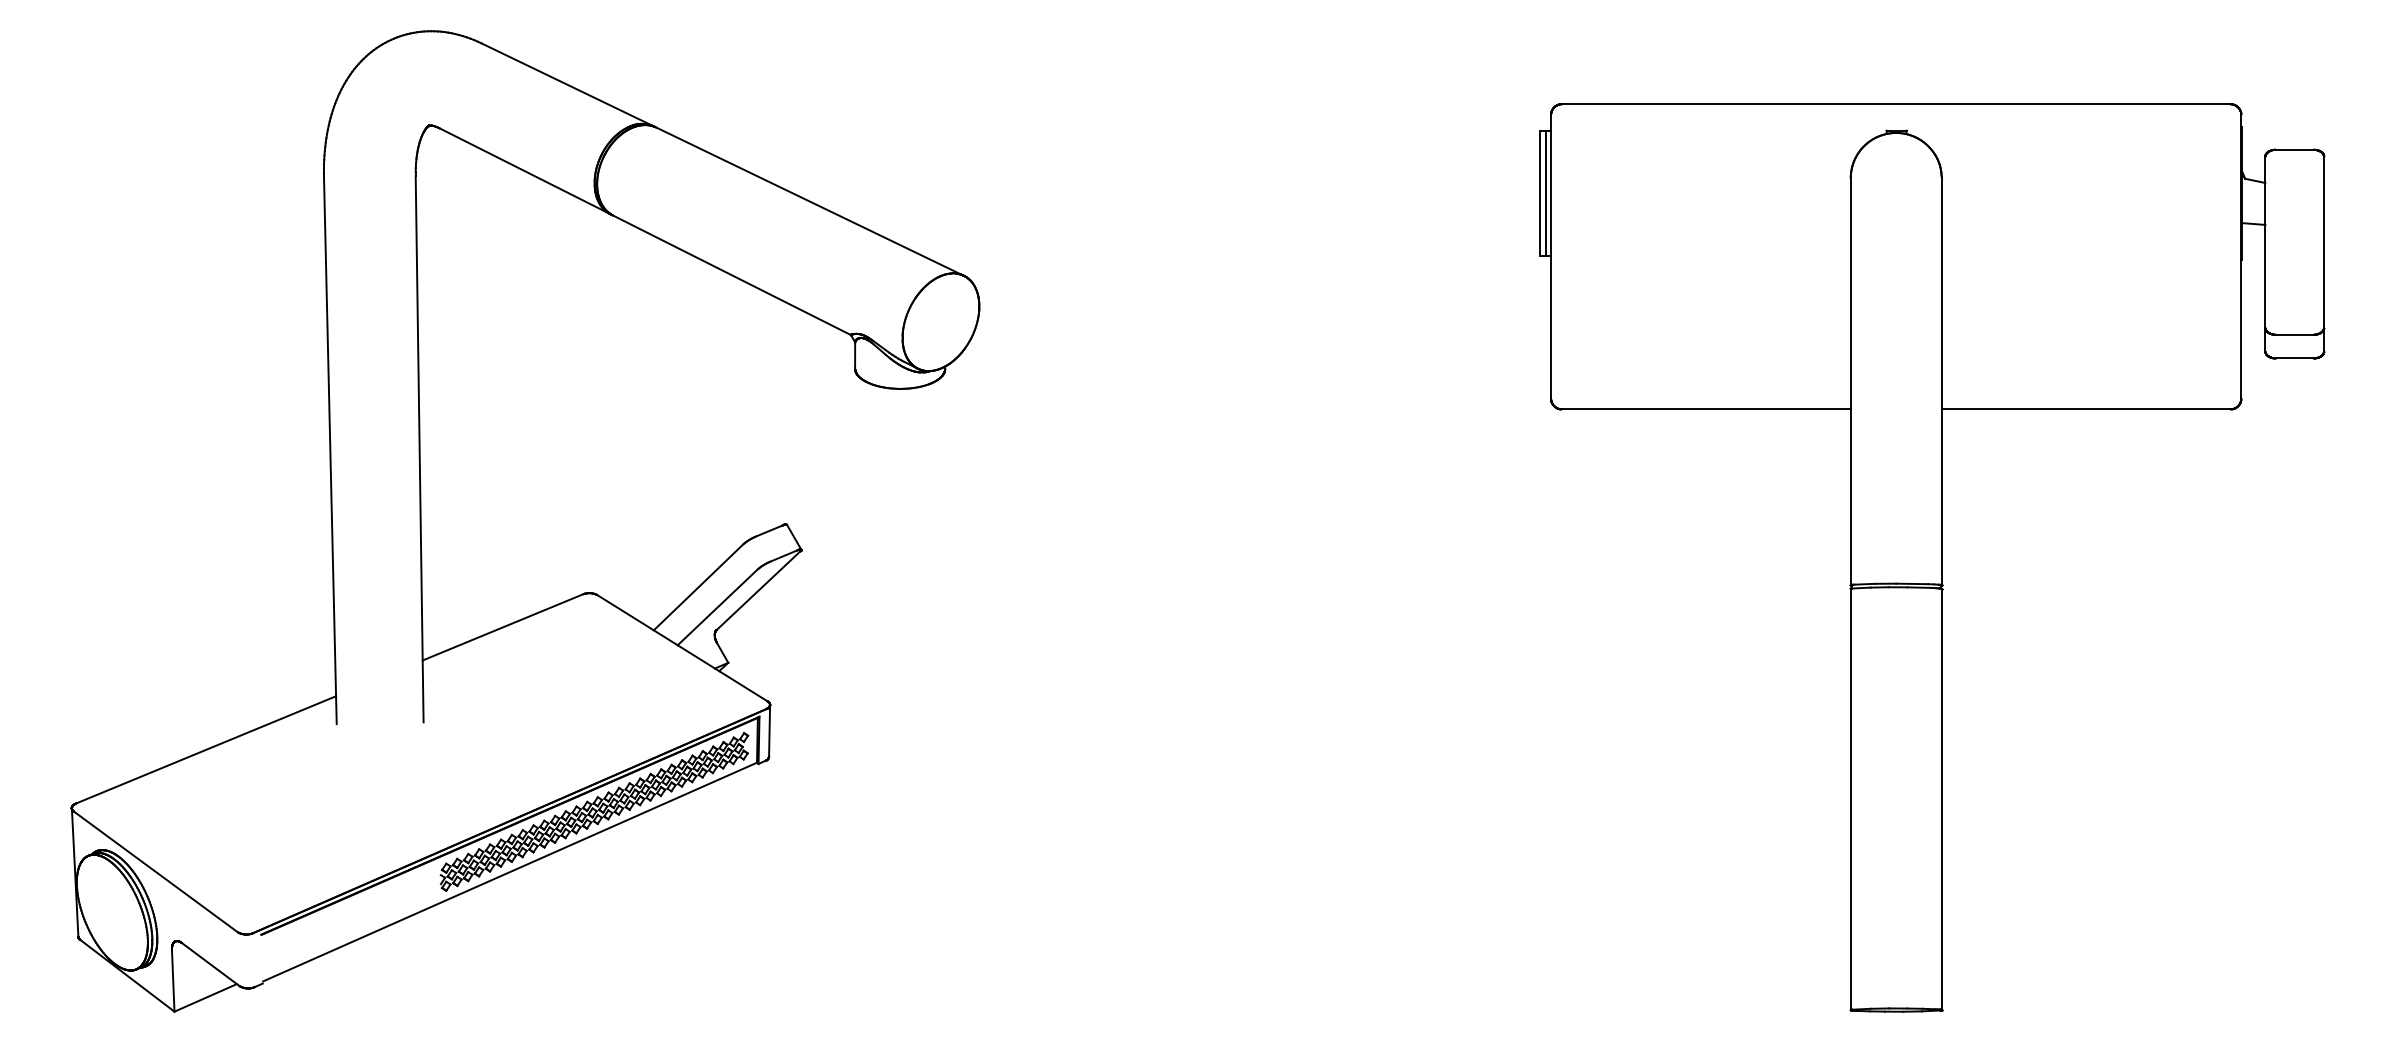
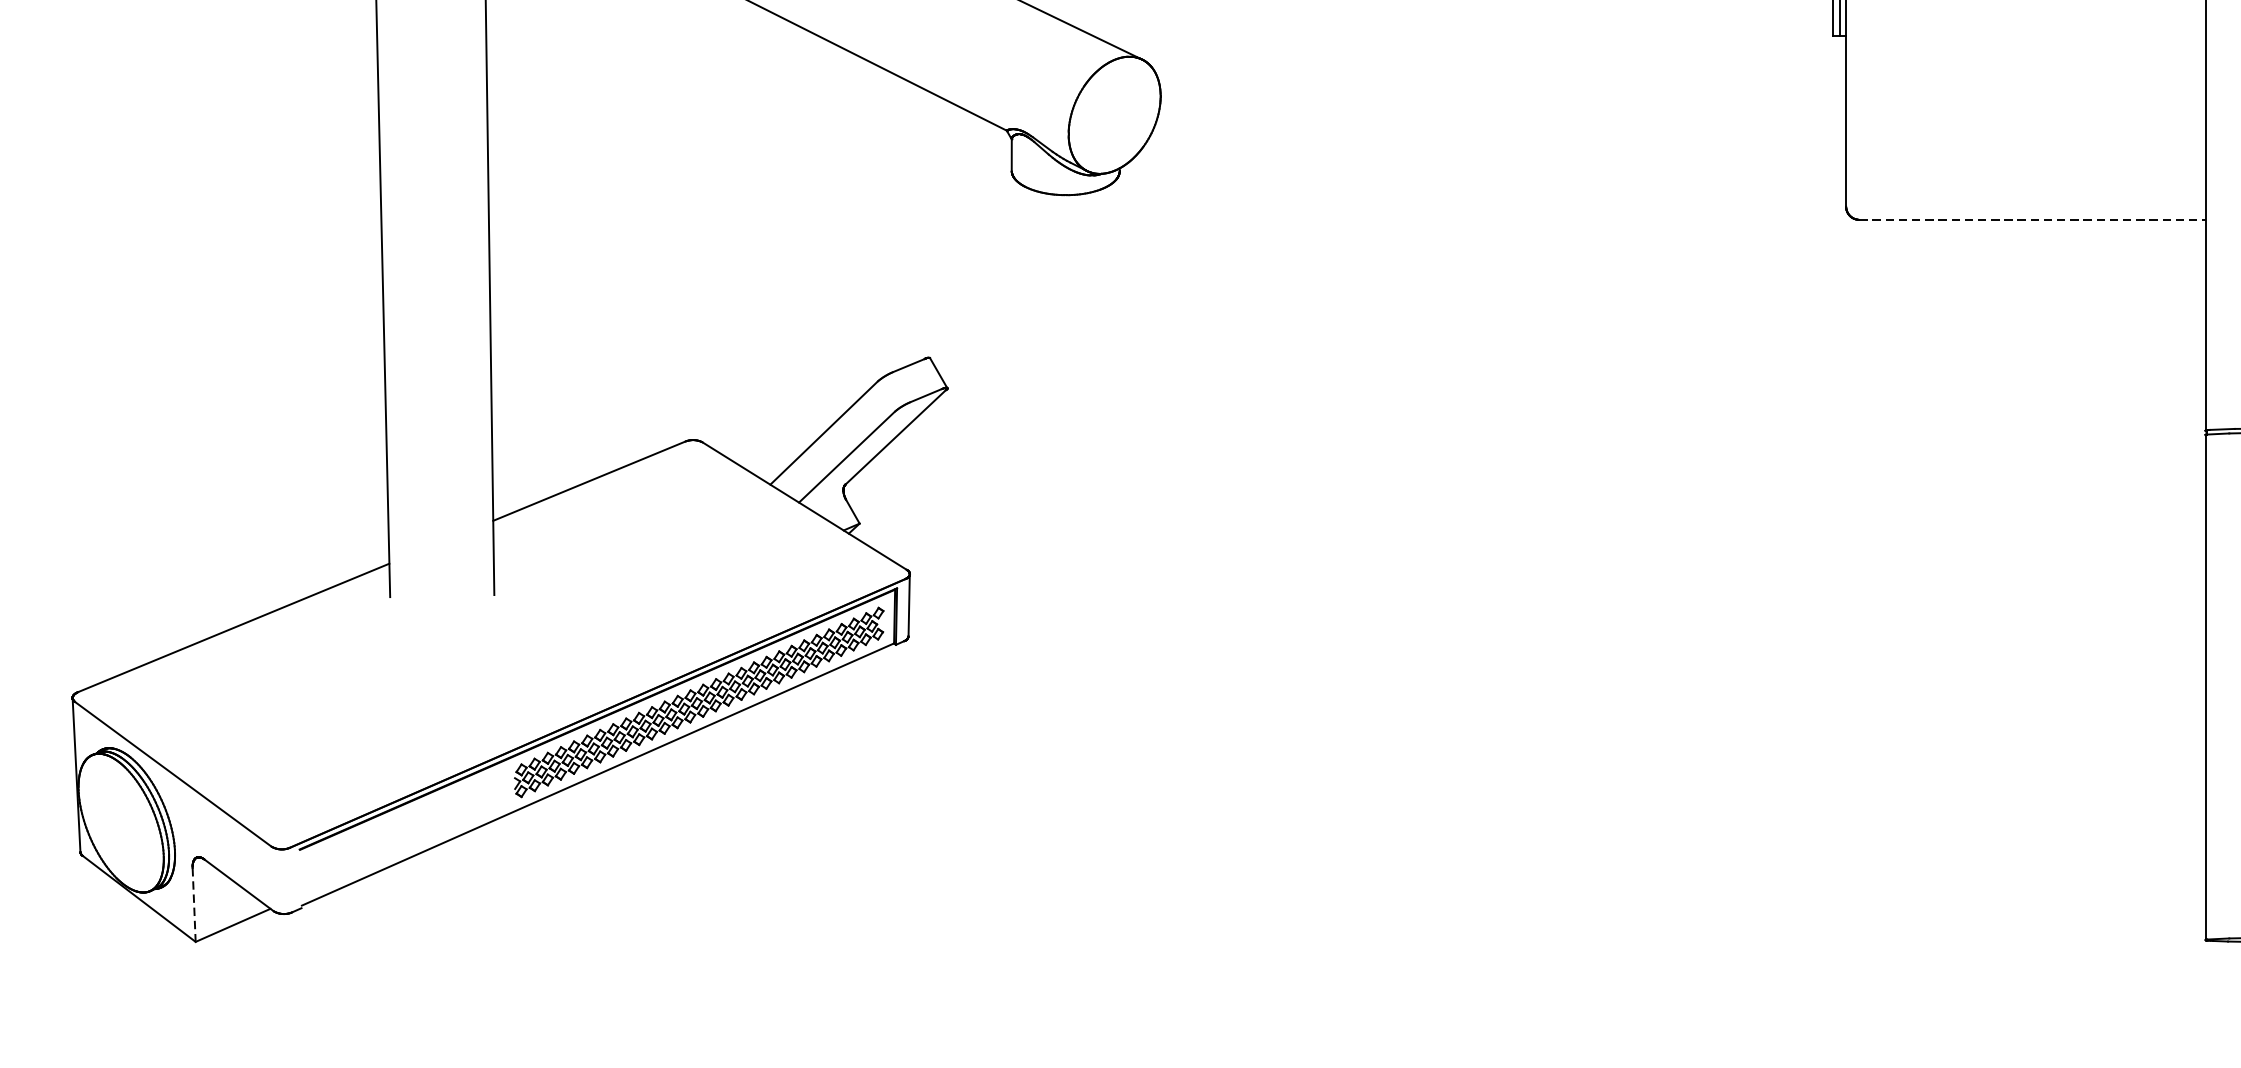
line: (1706, 409) -> (2032, 219), solid -> dashed
line: (173, 980) -> (194, 904), solid -> dashed

